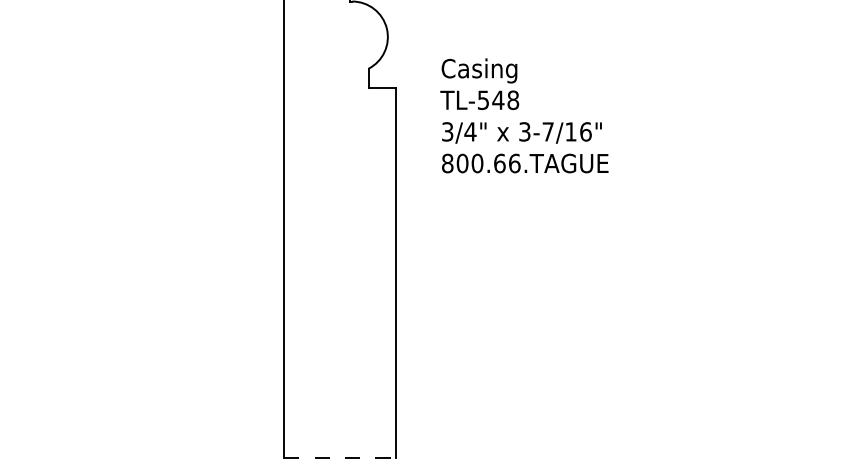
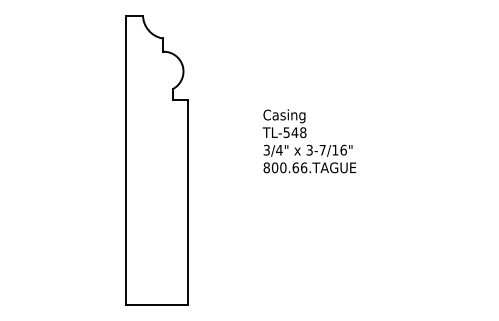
text: (524, 116) -> (309, 141), moved
line: (341, 457) -> (157, 305), dashed -> solid

